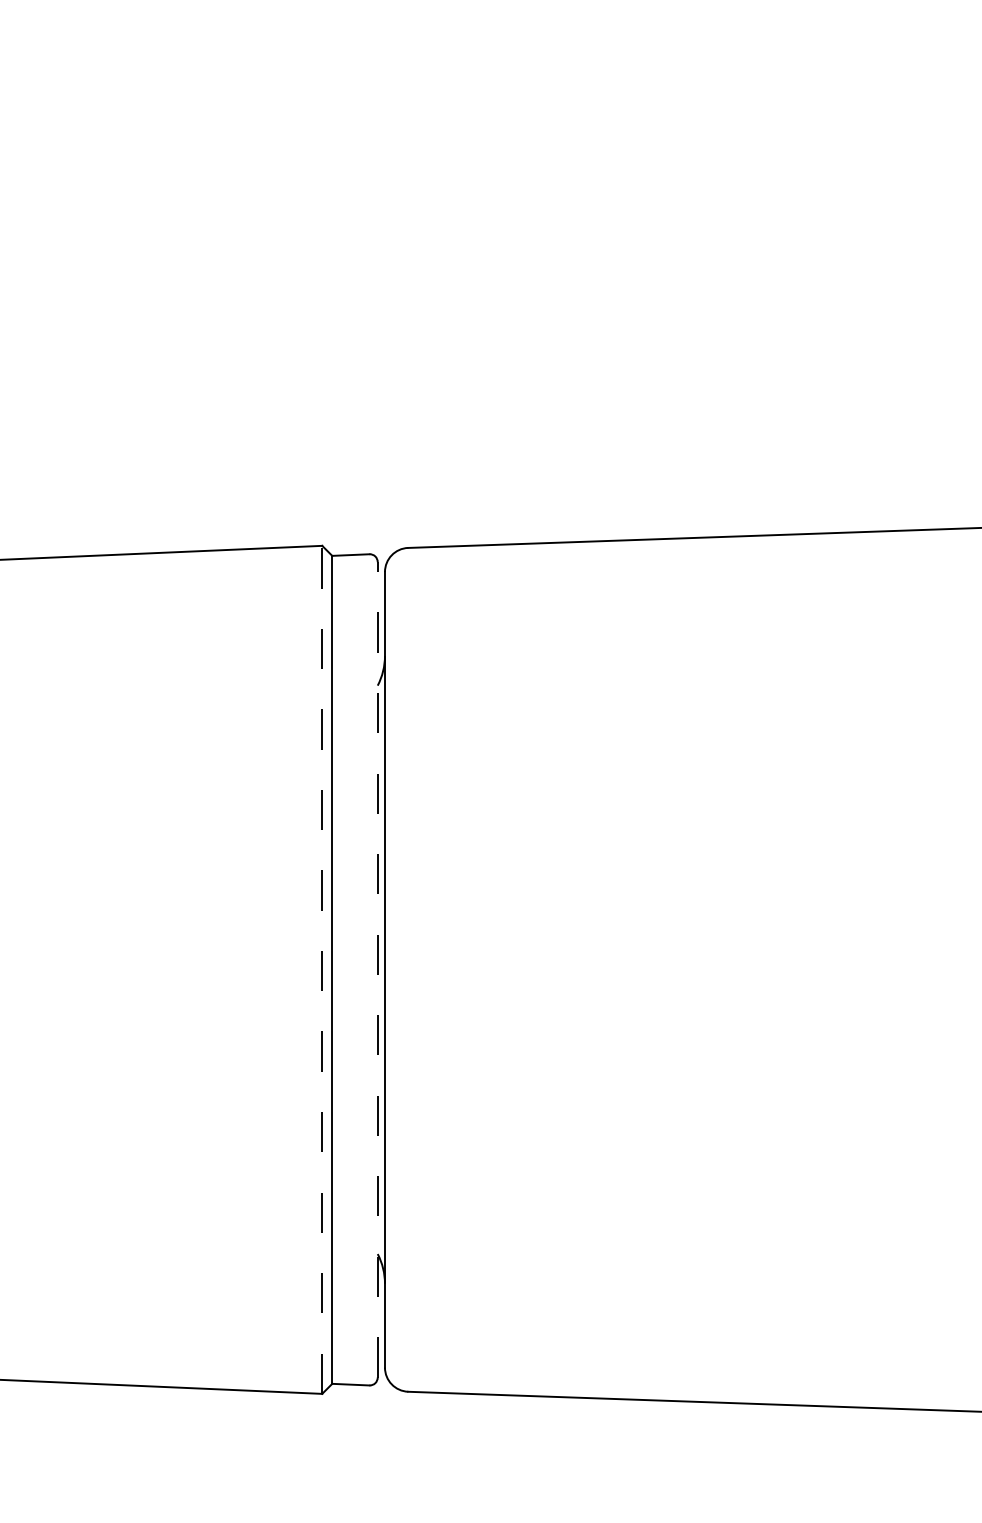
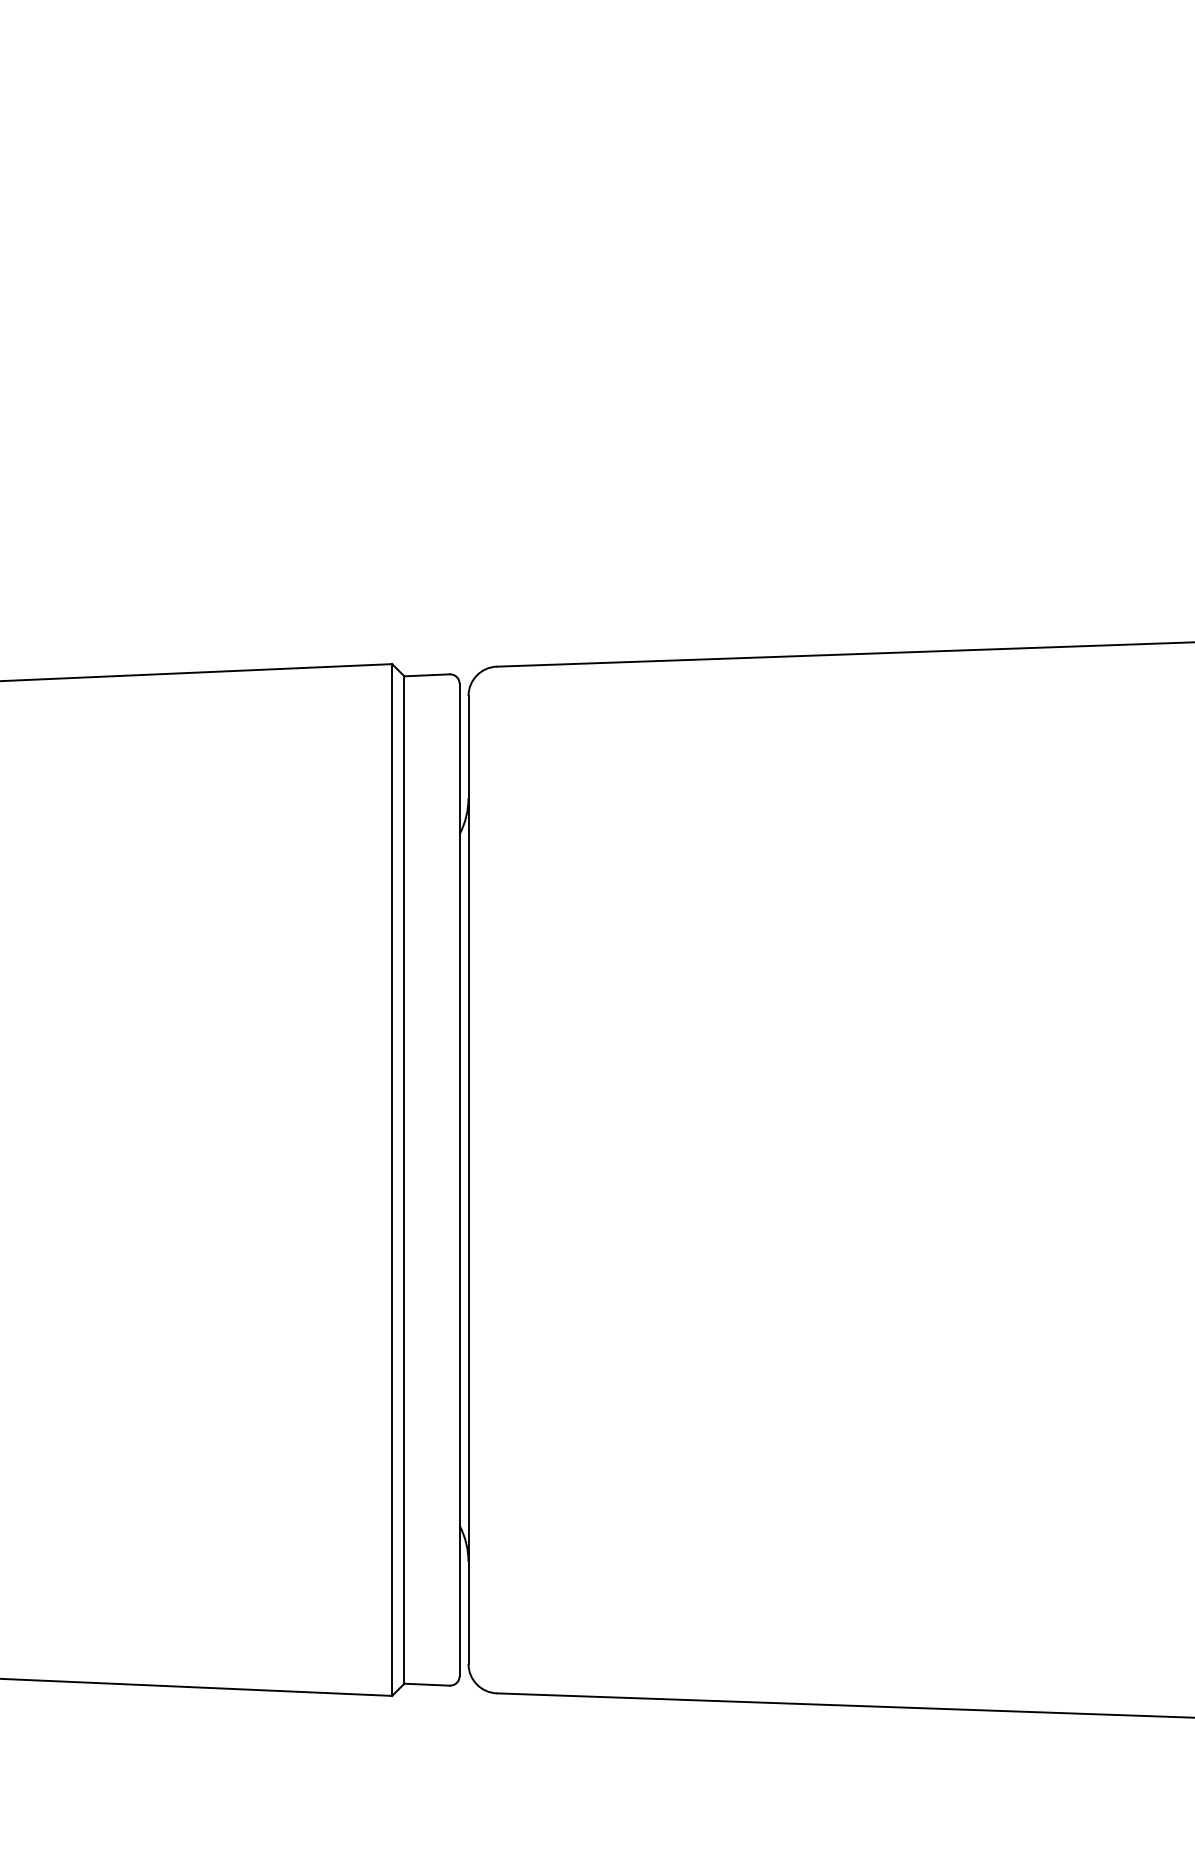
line: (377, 969) -> (459, 1179), dashed -> solid
line: (322, 970) -> (392, 1180), dashed -> solid

